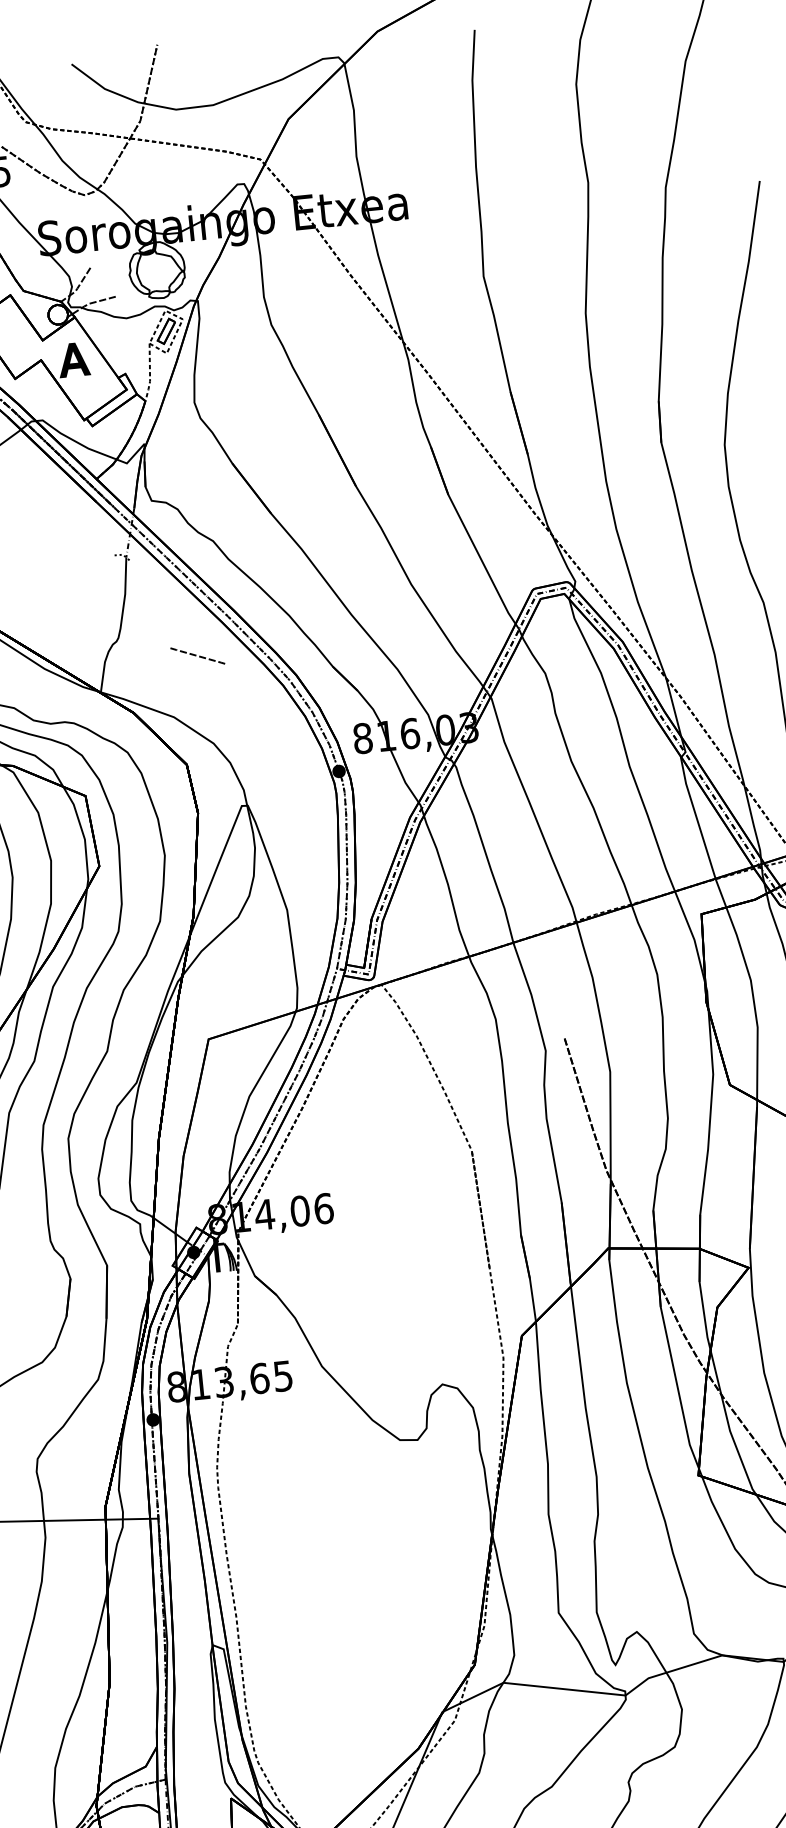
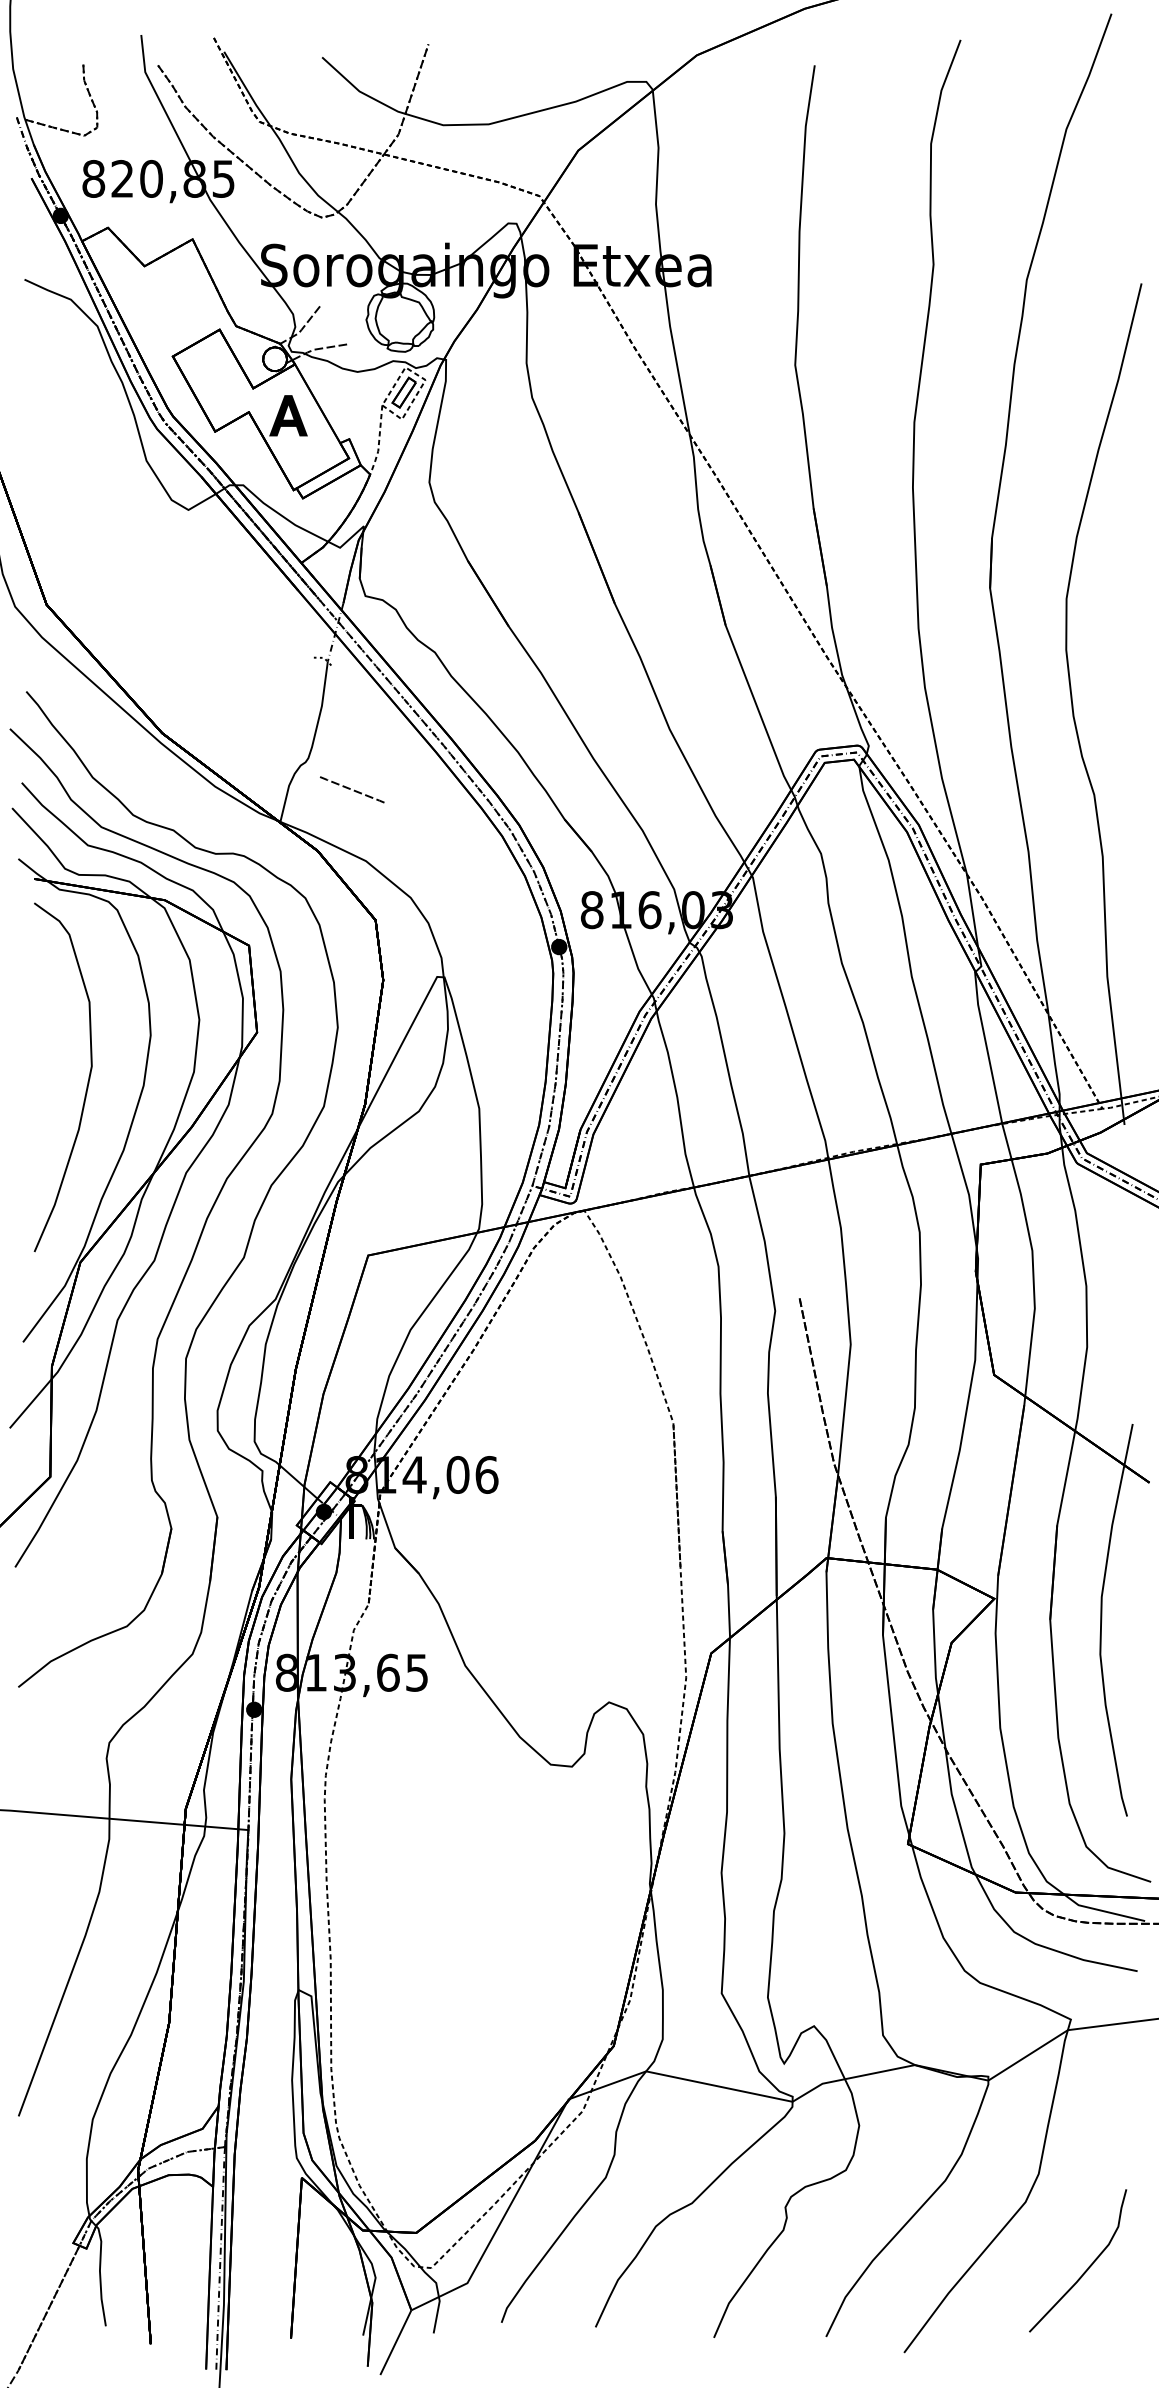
line: (198, 656) -> (353, 790), moved

